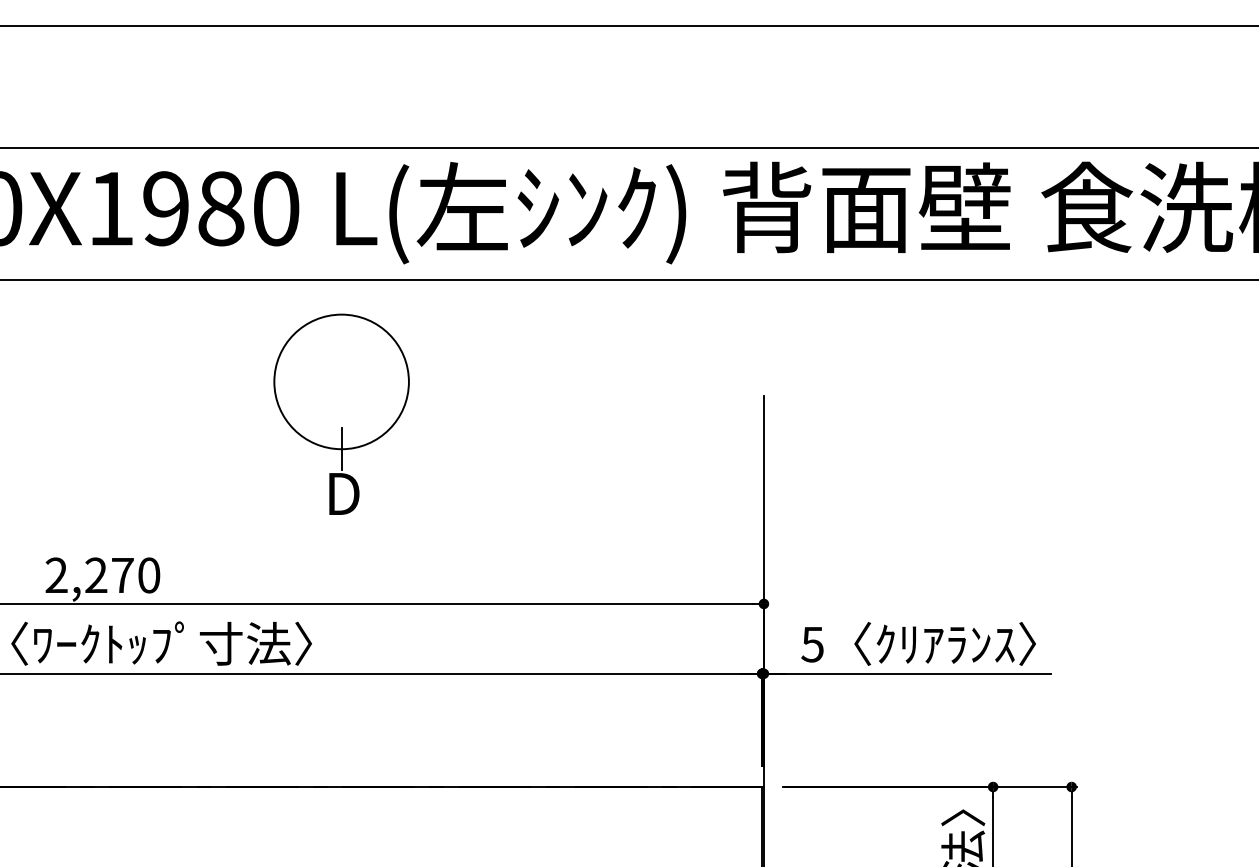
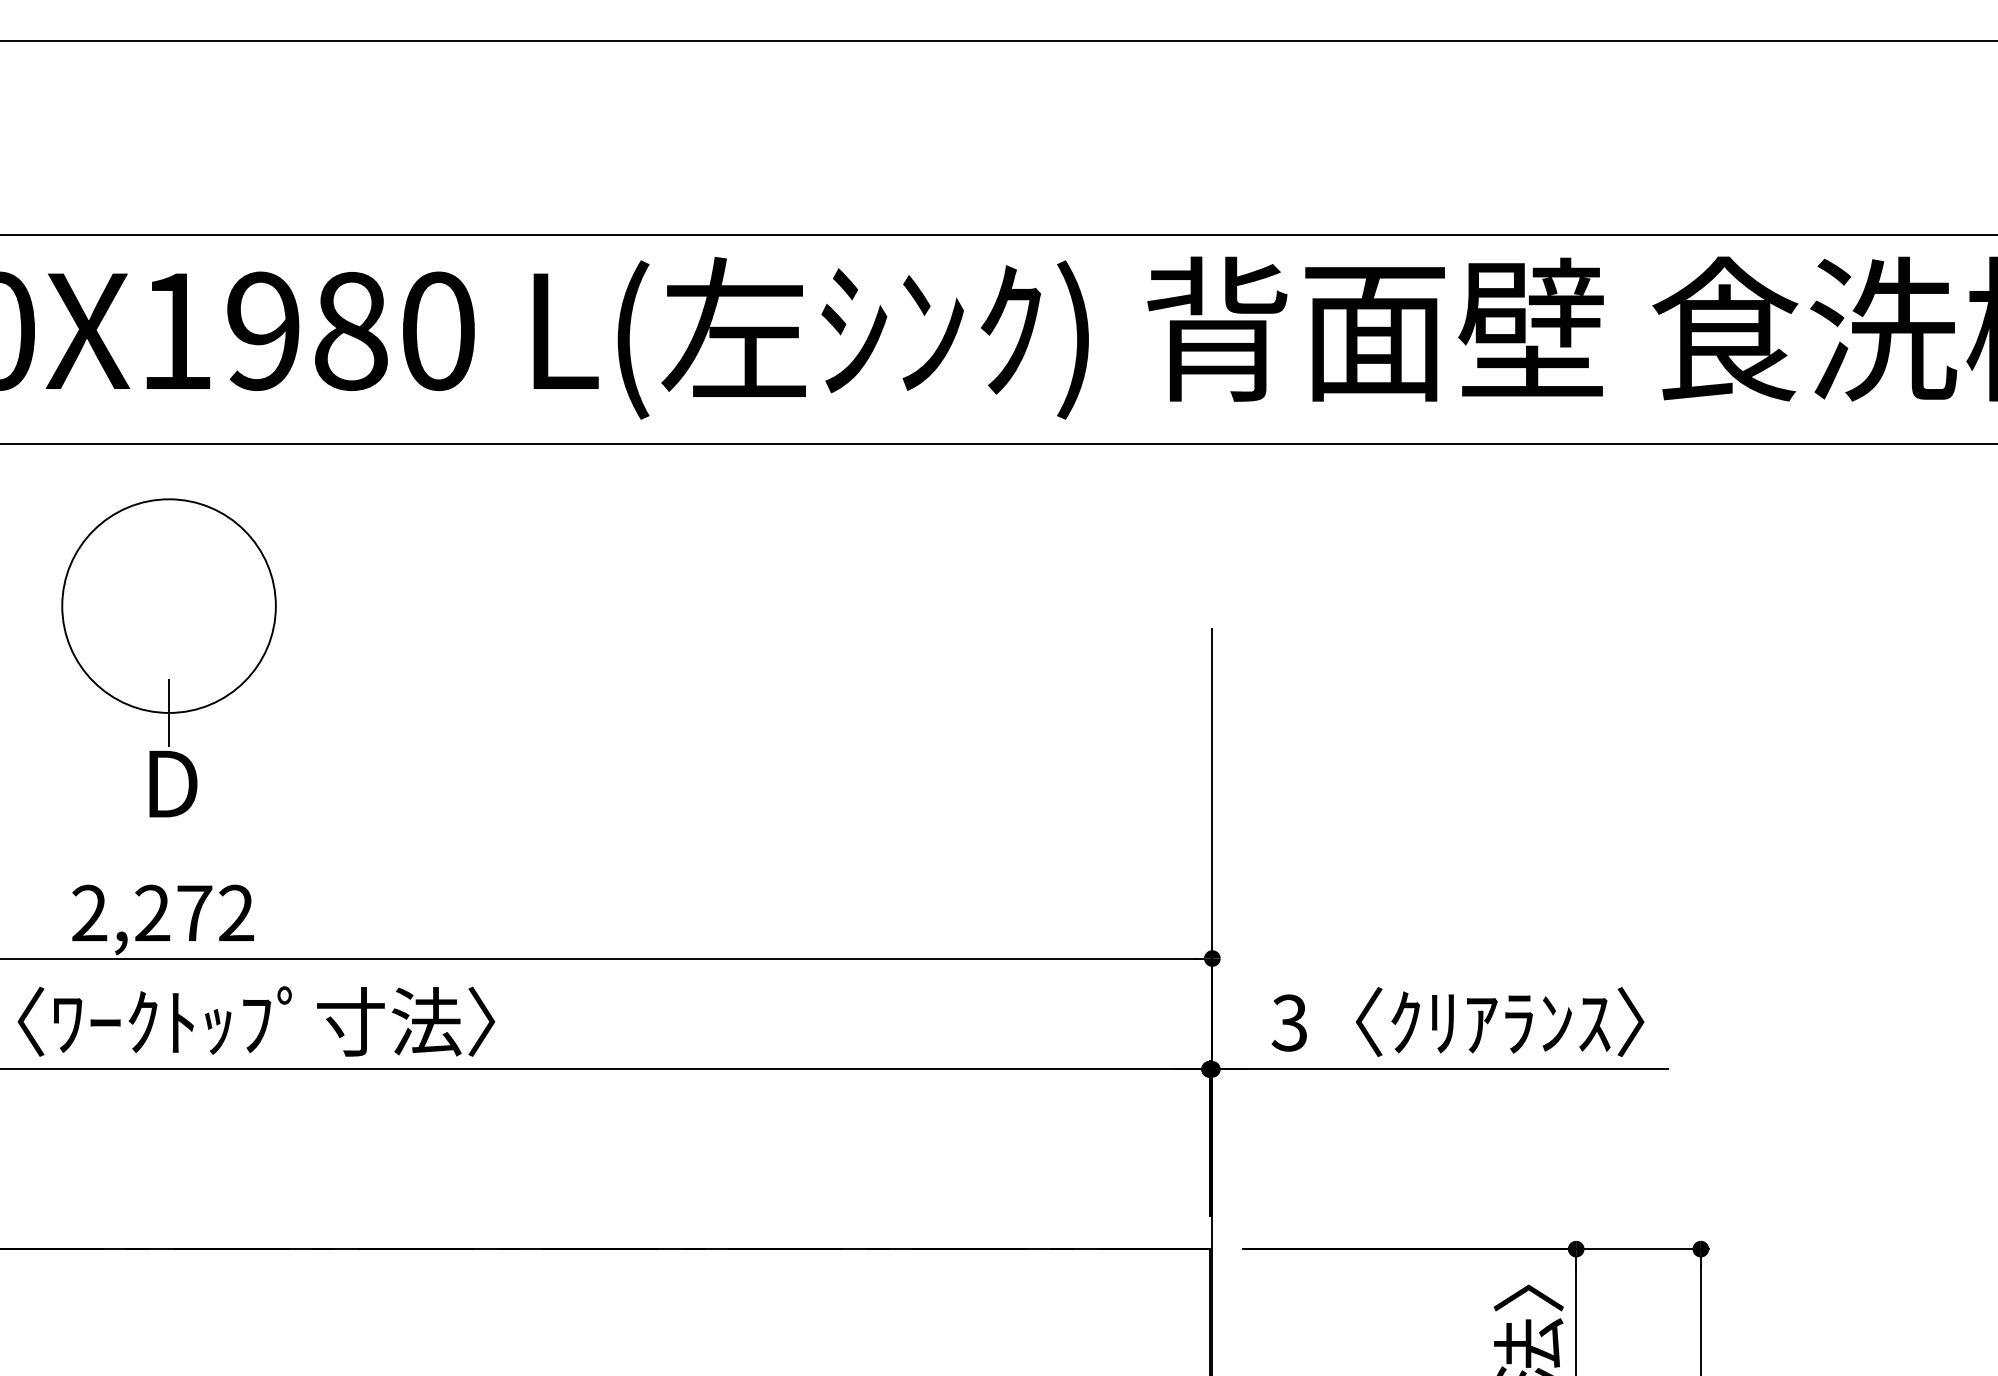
part: (341, 413) -> (168, 656), moved
text: (149, 575) -> (237, 913), 2,270 -> 2,272
text: (812, 644) -> (1289, 1022), 5 -> 3

